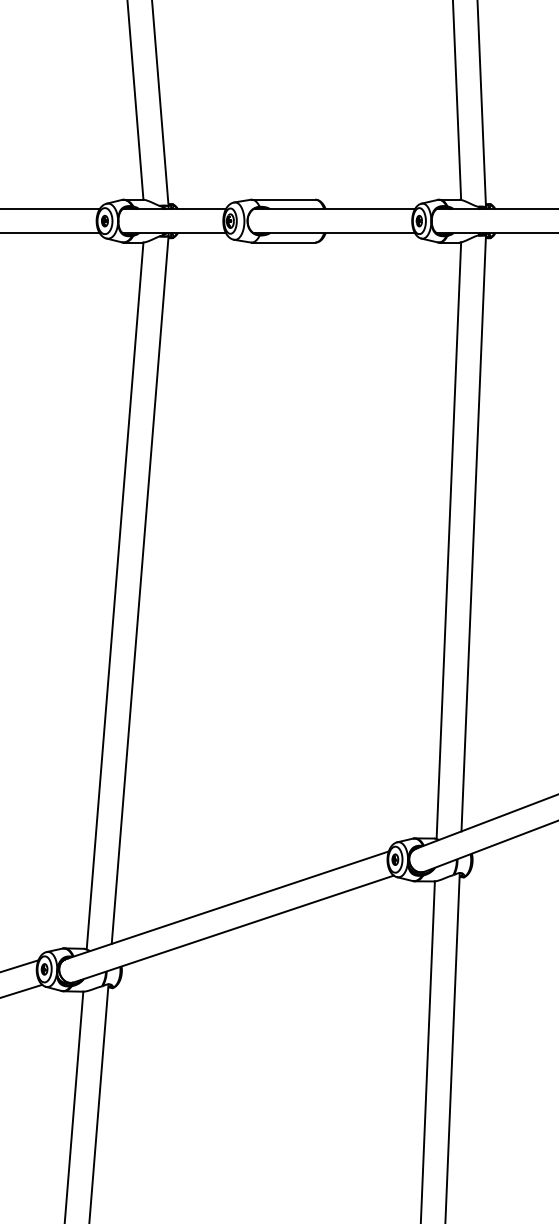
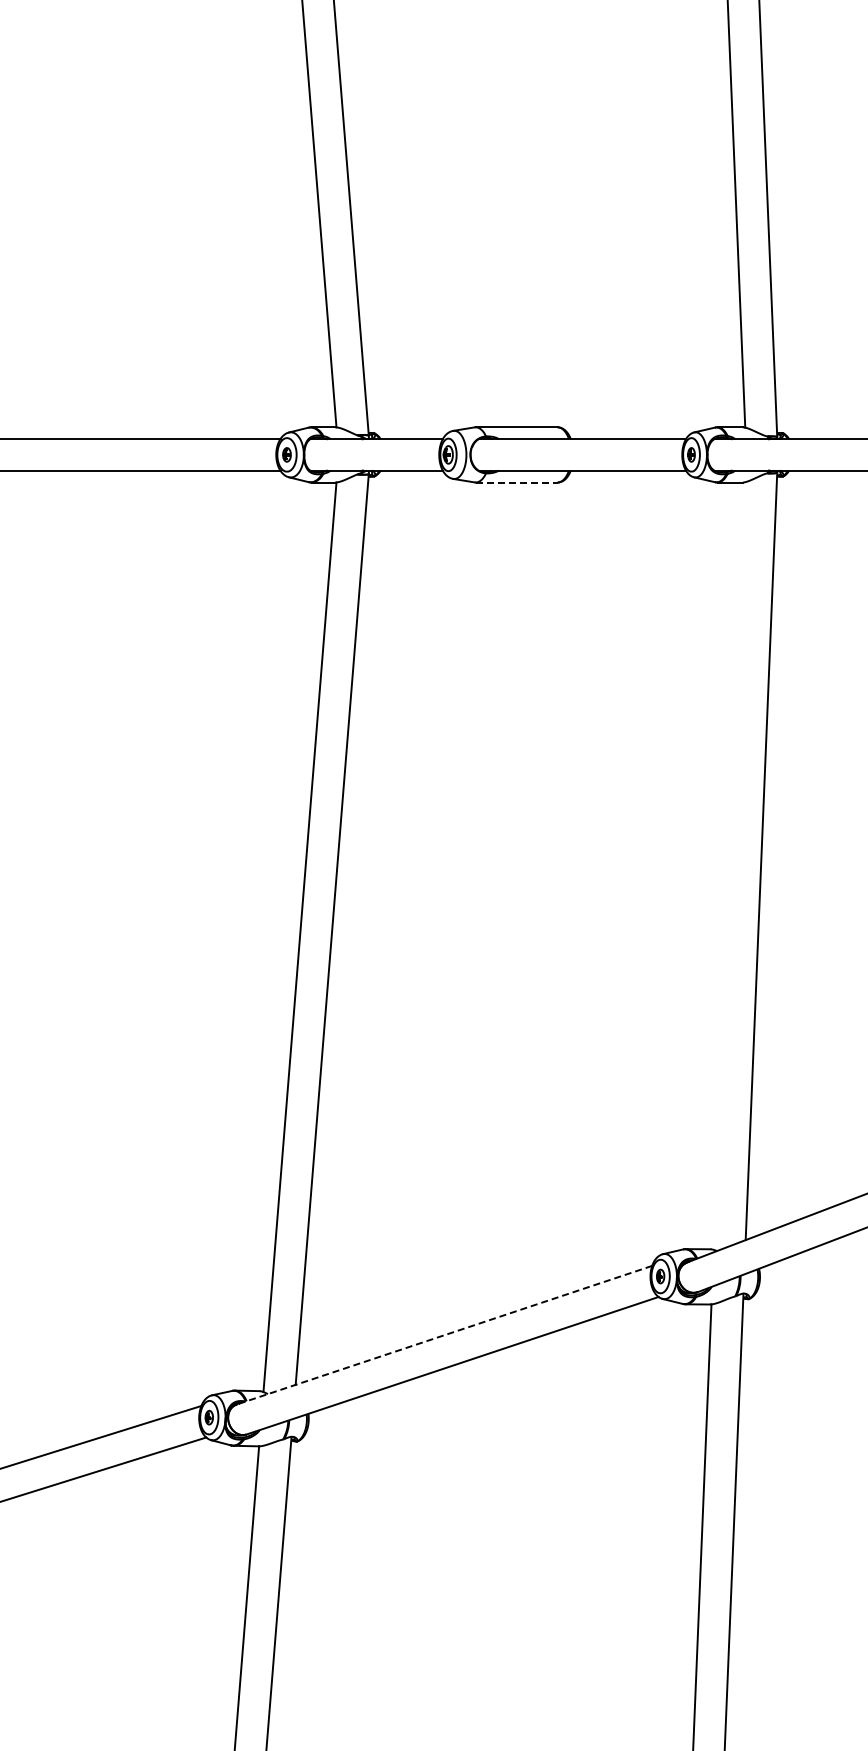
line: (283, 242) -> (516, 482), solid -> dashed
line: (448, 540) -> (729, 865), removed
line: (226, 905) -> (443, 1335), solid -> dashed

